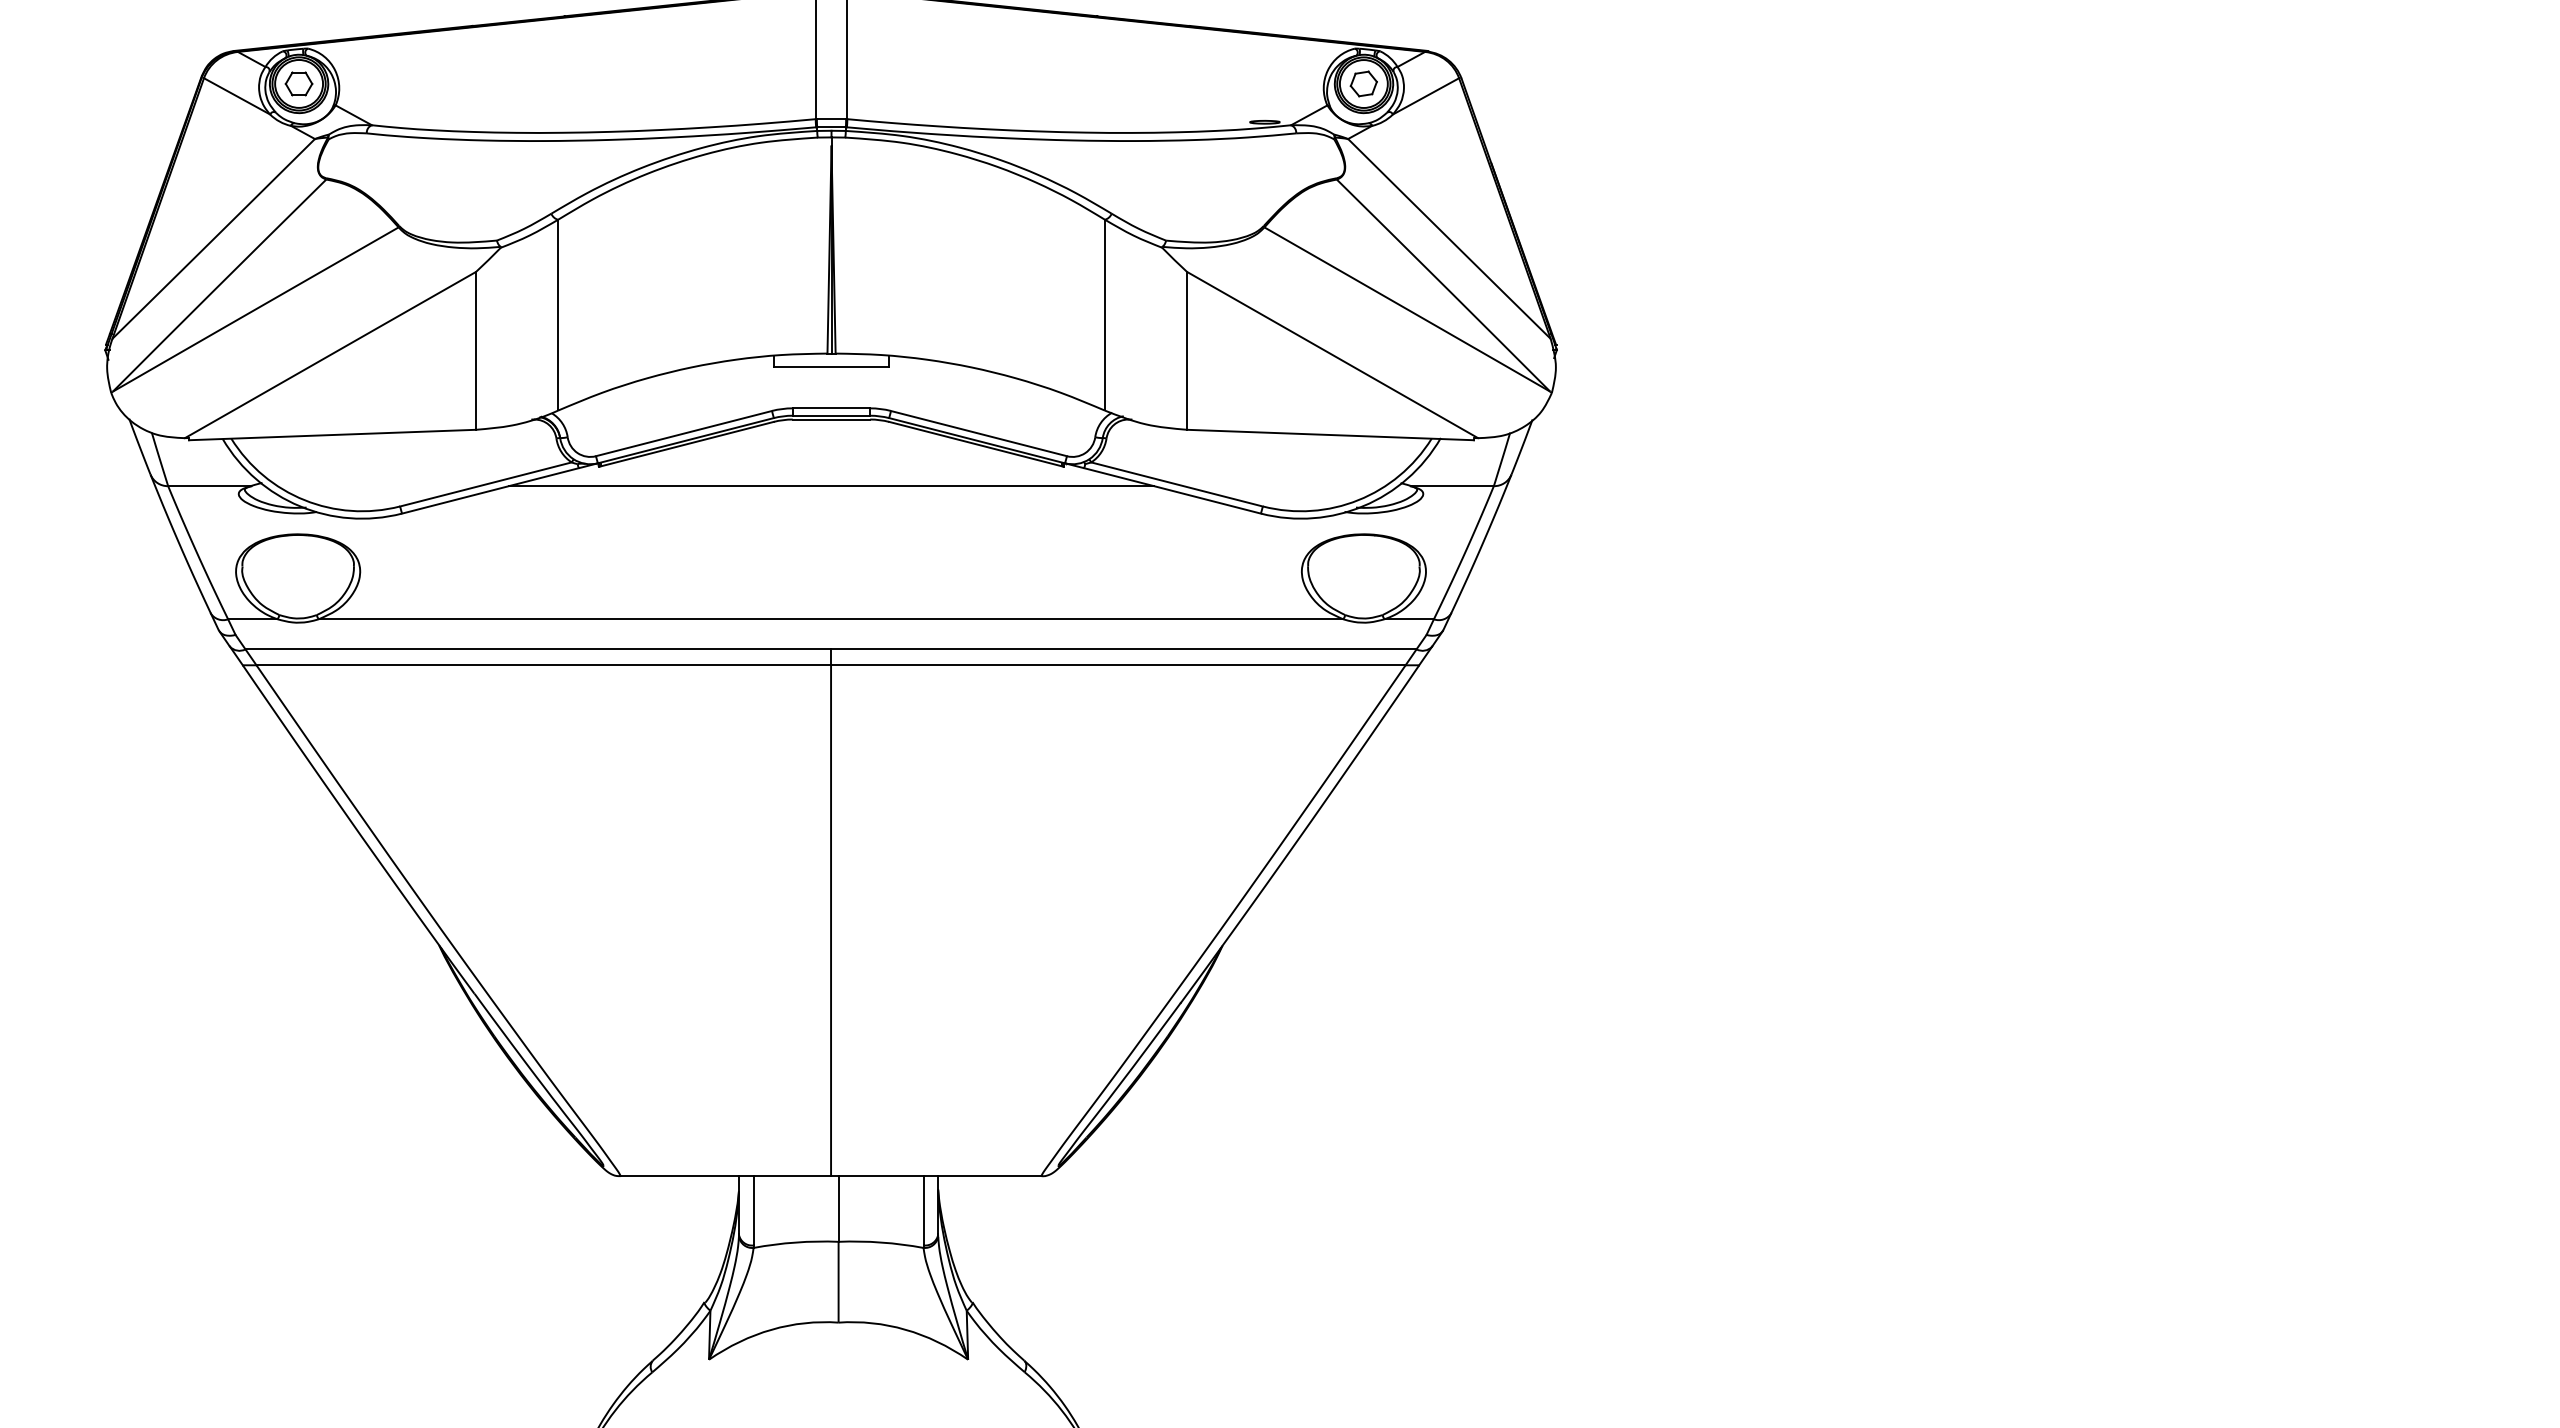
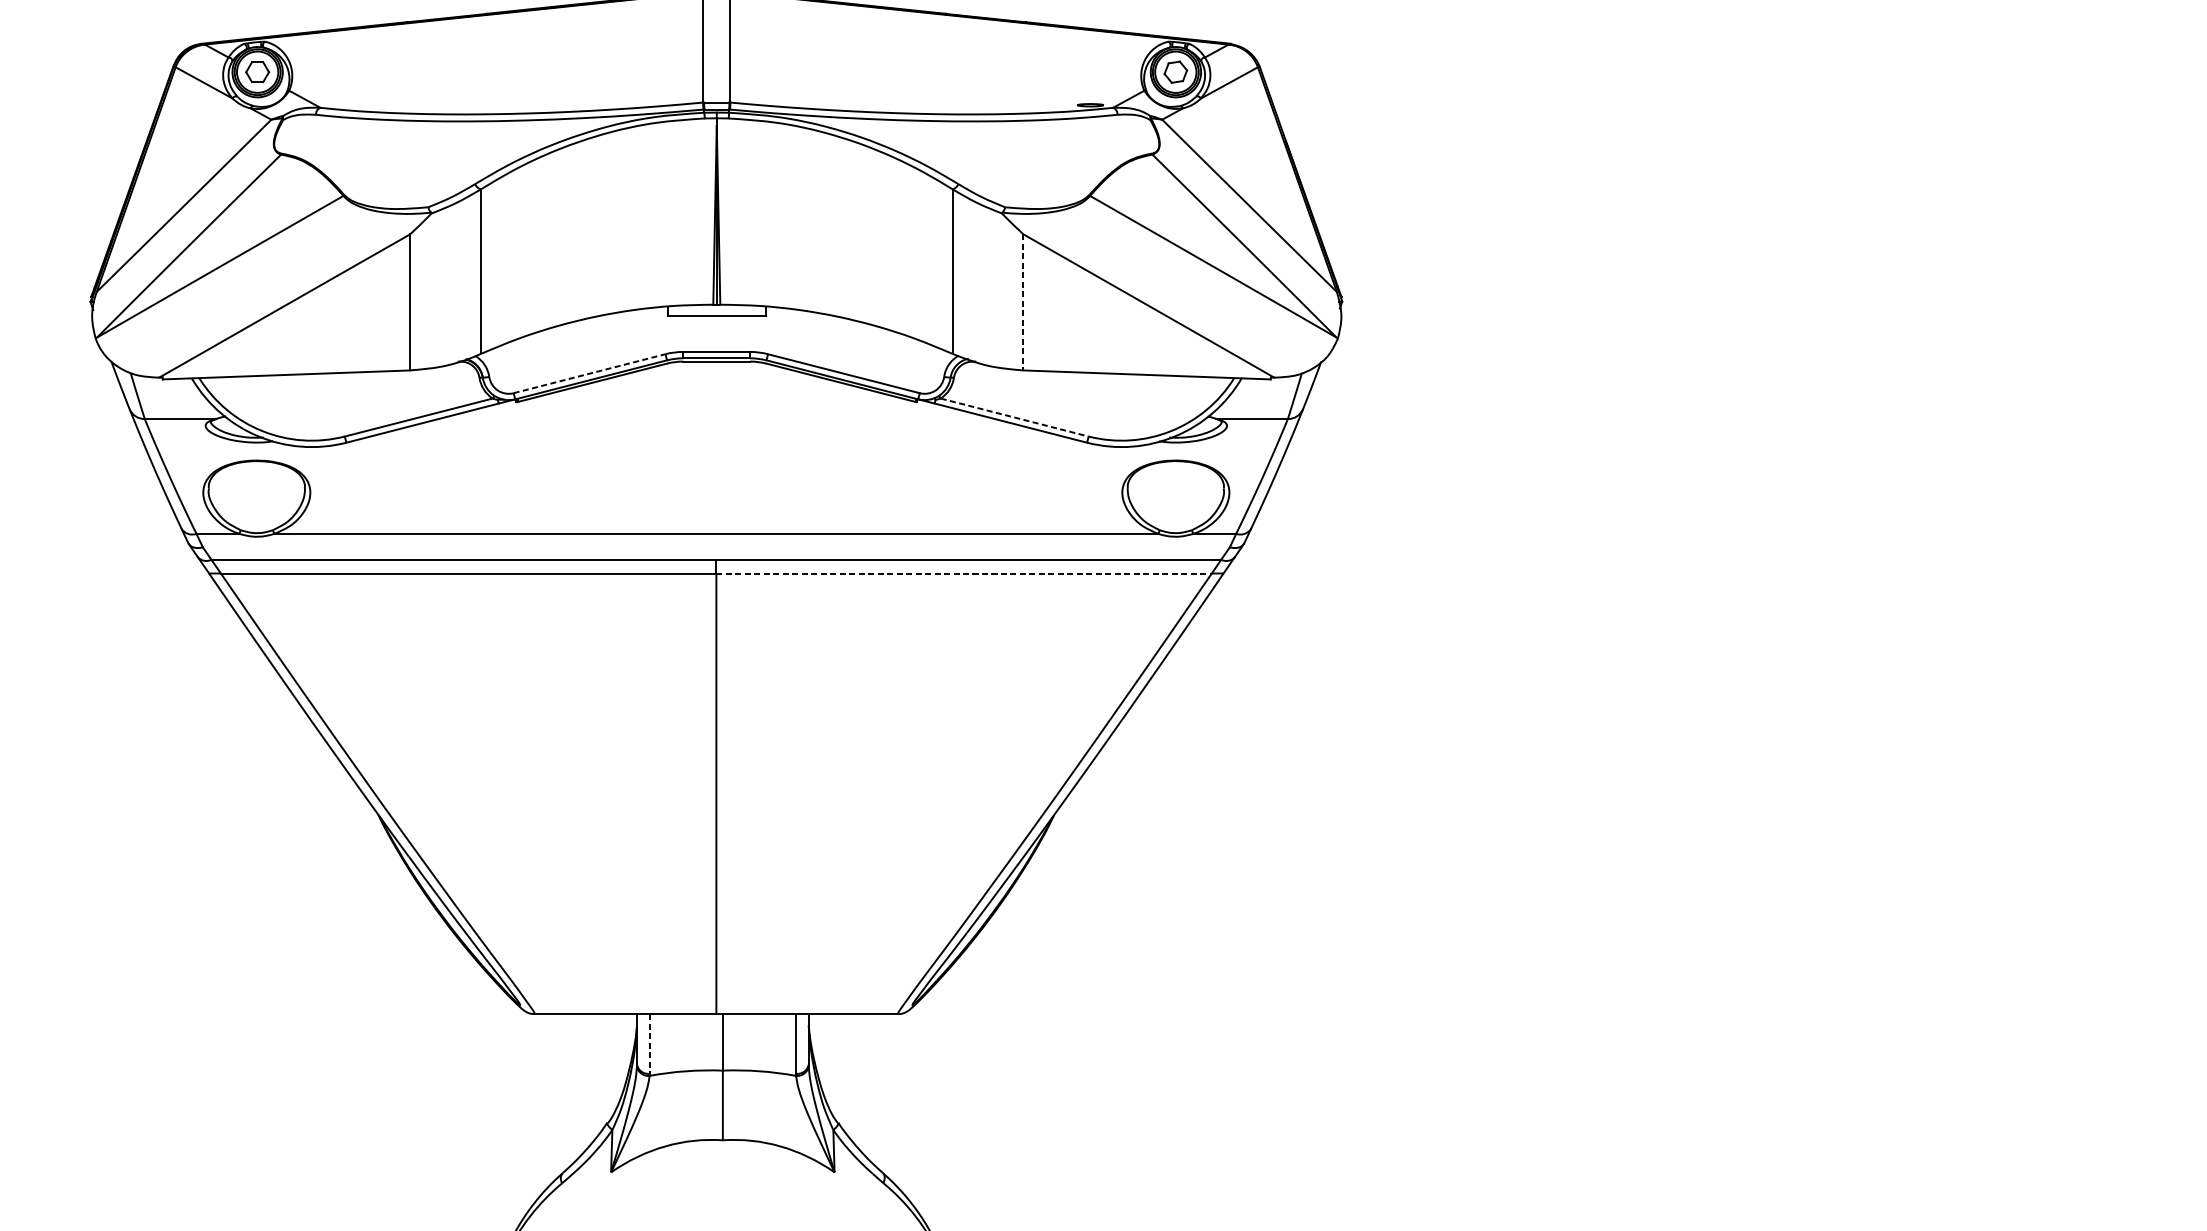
line: (1187, 350) -> (1023, 302), solid -> dashed
line: (683, 433) -> (589, 373), solid -> dashed
line: (1177, 484) -> (1015, 417), solid -> dashed
line: (831, 486) -> (716, 419), removed
line: (1118, 665) -> (964, 573), solid -> dashed
line: (753, 1210) -> (649, 1043), solid -> dashed

